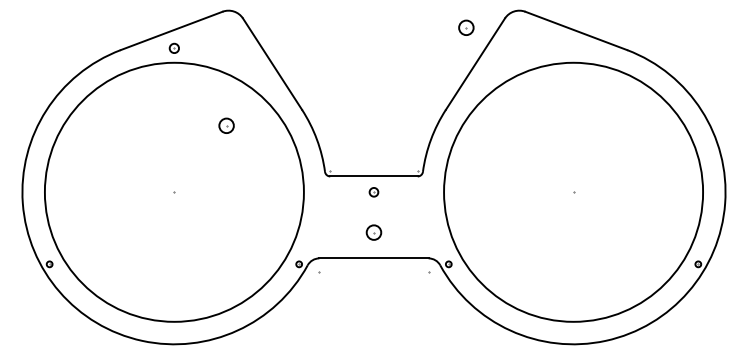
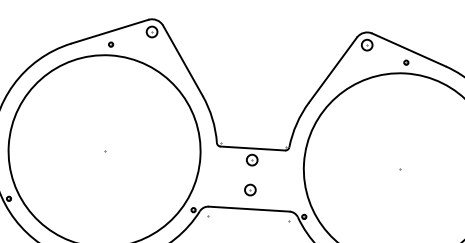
part: (466, 27) -> (367, 44), moved
part: (174, 47) -> (111, 44), size x0.62
part: (573, 47) -> (406, 62), added
part: (226, 125) -> (152, 31), moved
part: (373, 192) -> (251, 160), size x1.67

